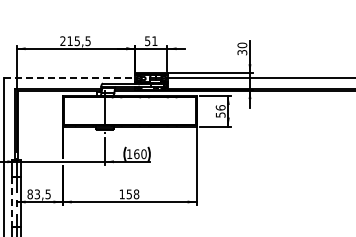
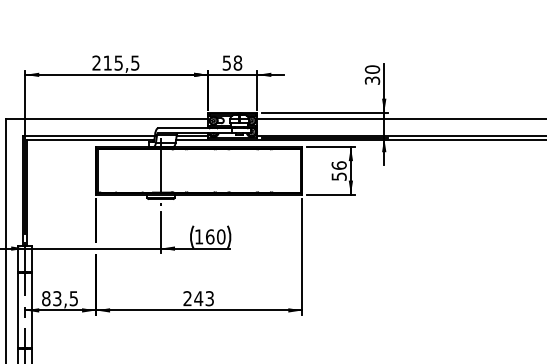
text: (154, 41) -> (237, 63), 51 -> 58
line: (69, 77) -> (106, 118), dashed -> solid
text: (129, 194) -> (198, 298), 158 -> 243
line: (12, 202) -> (19, 311), dashed -> solid

